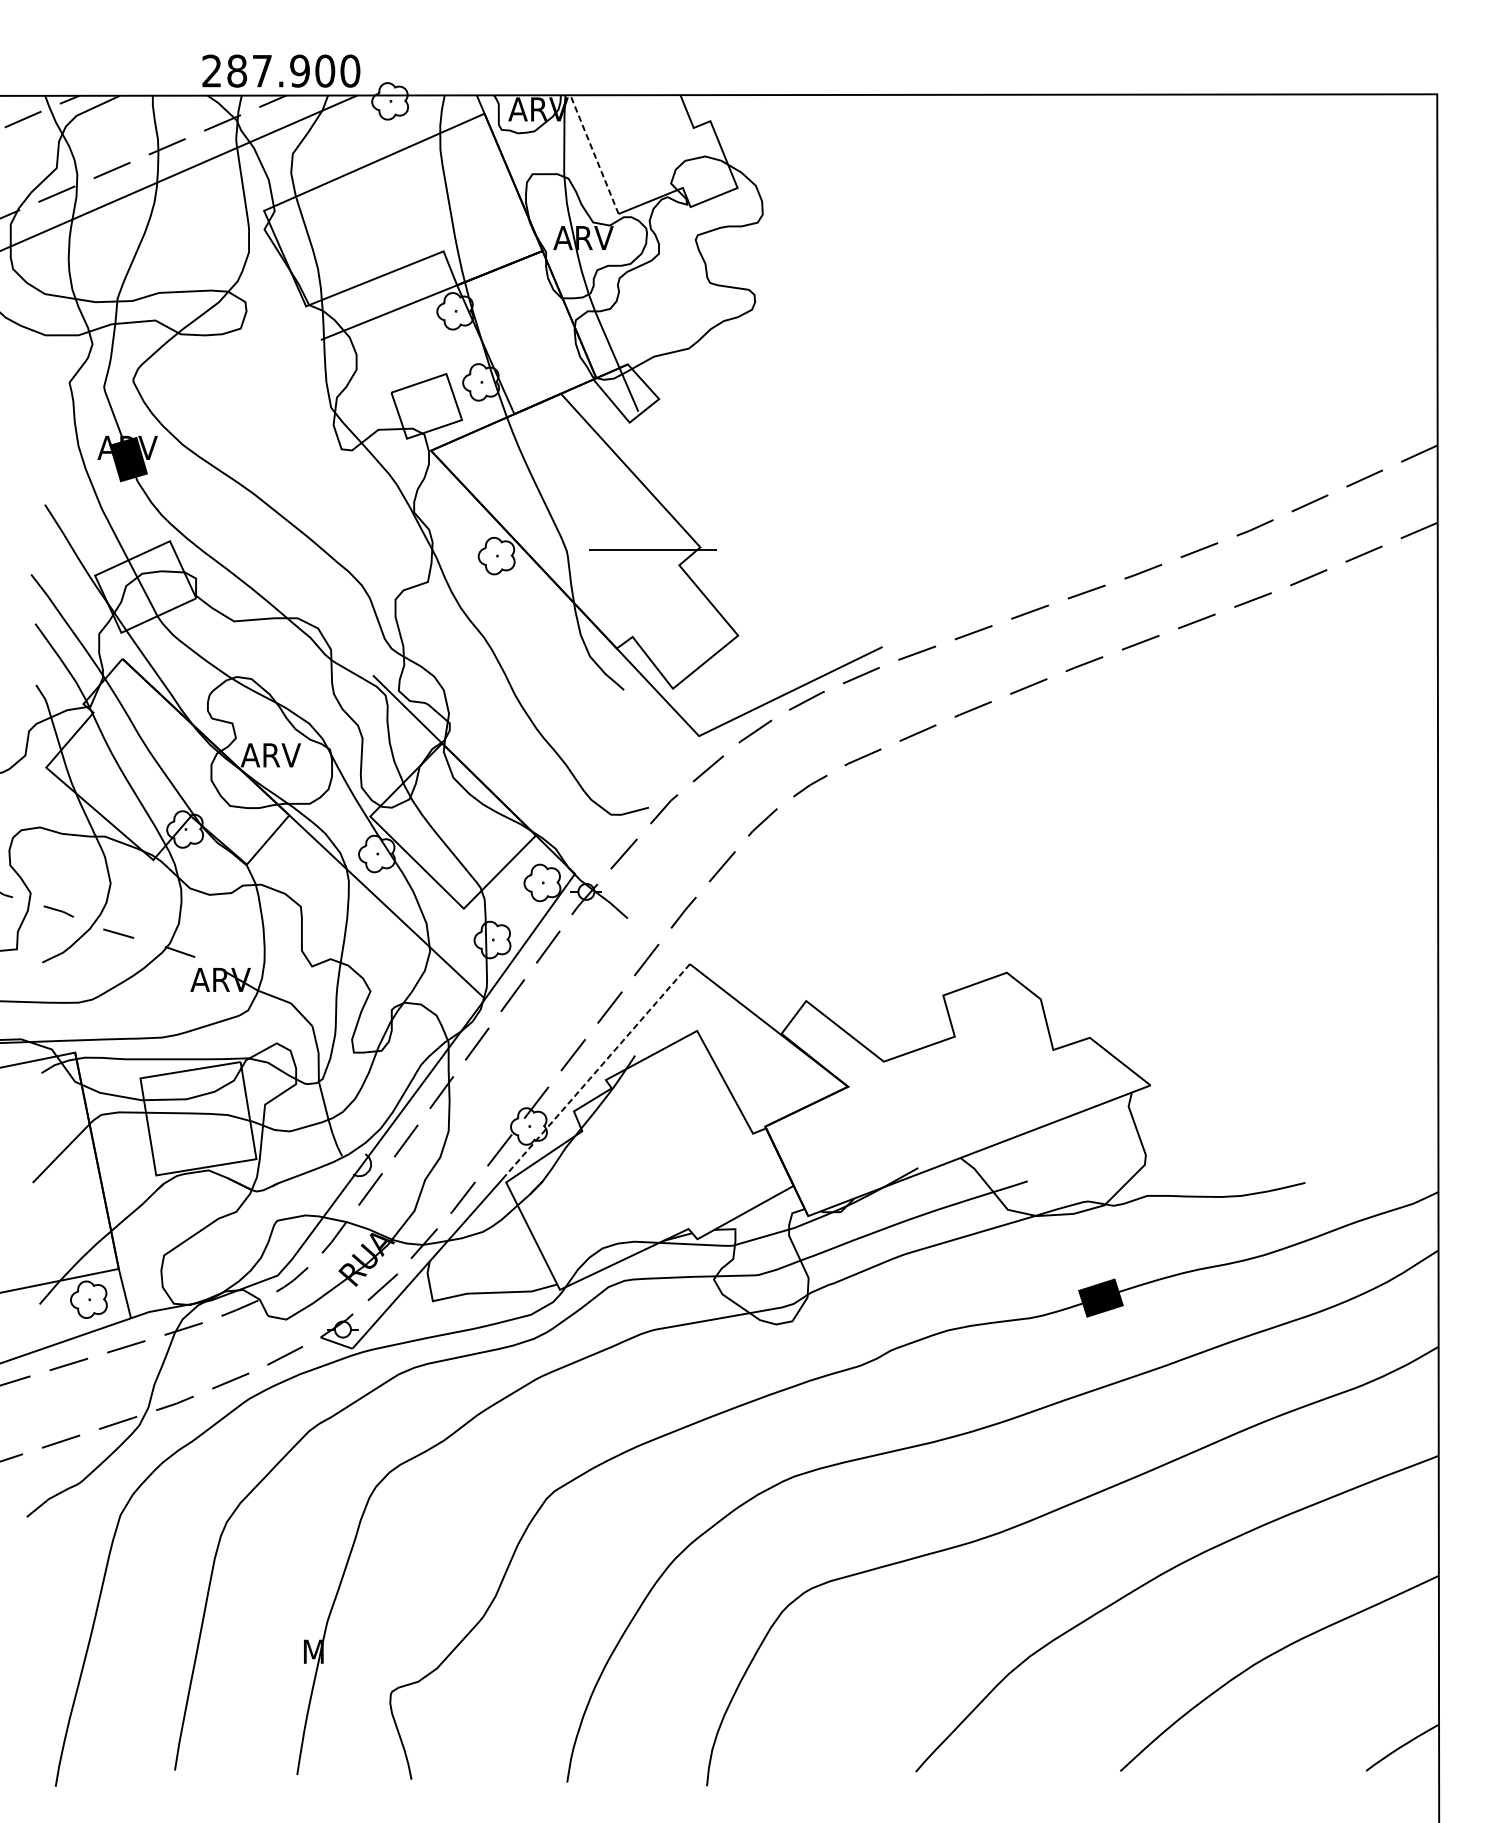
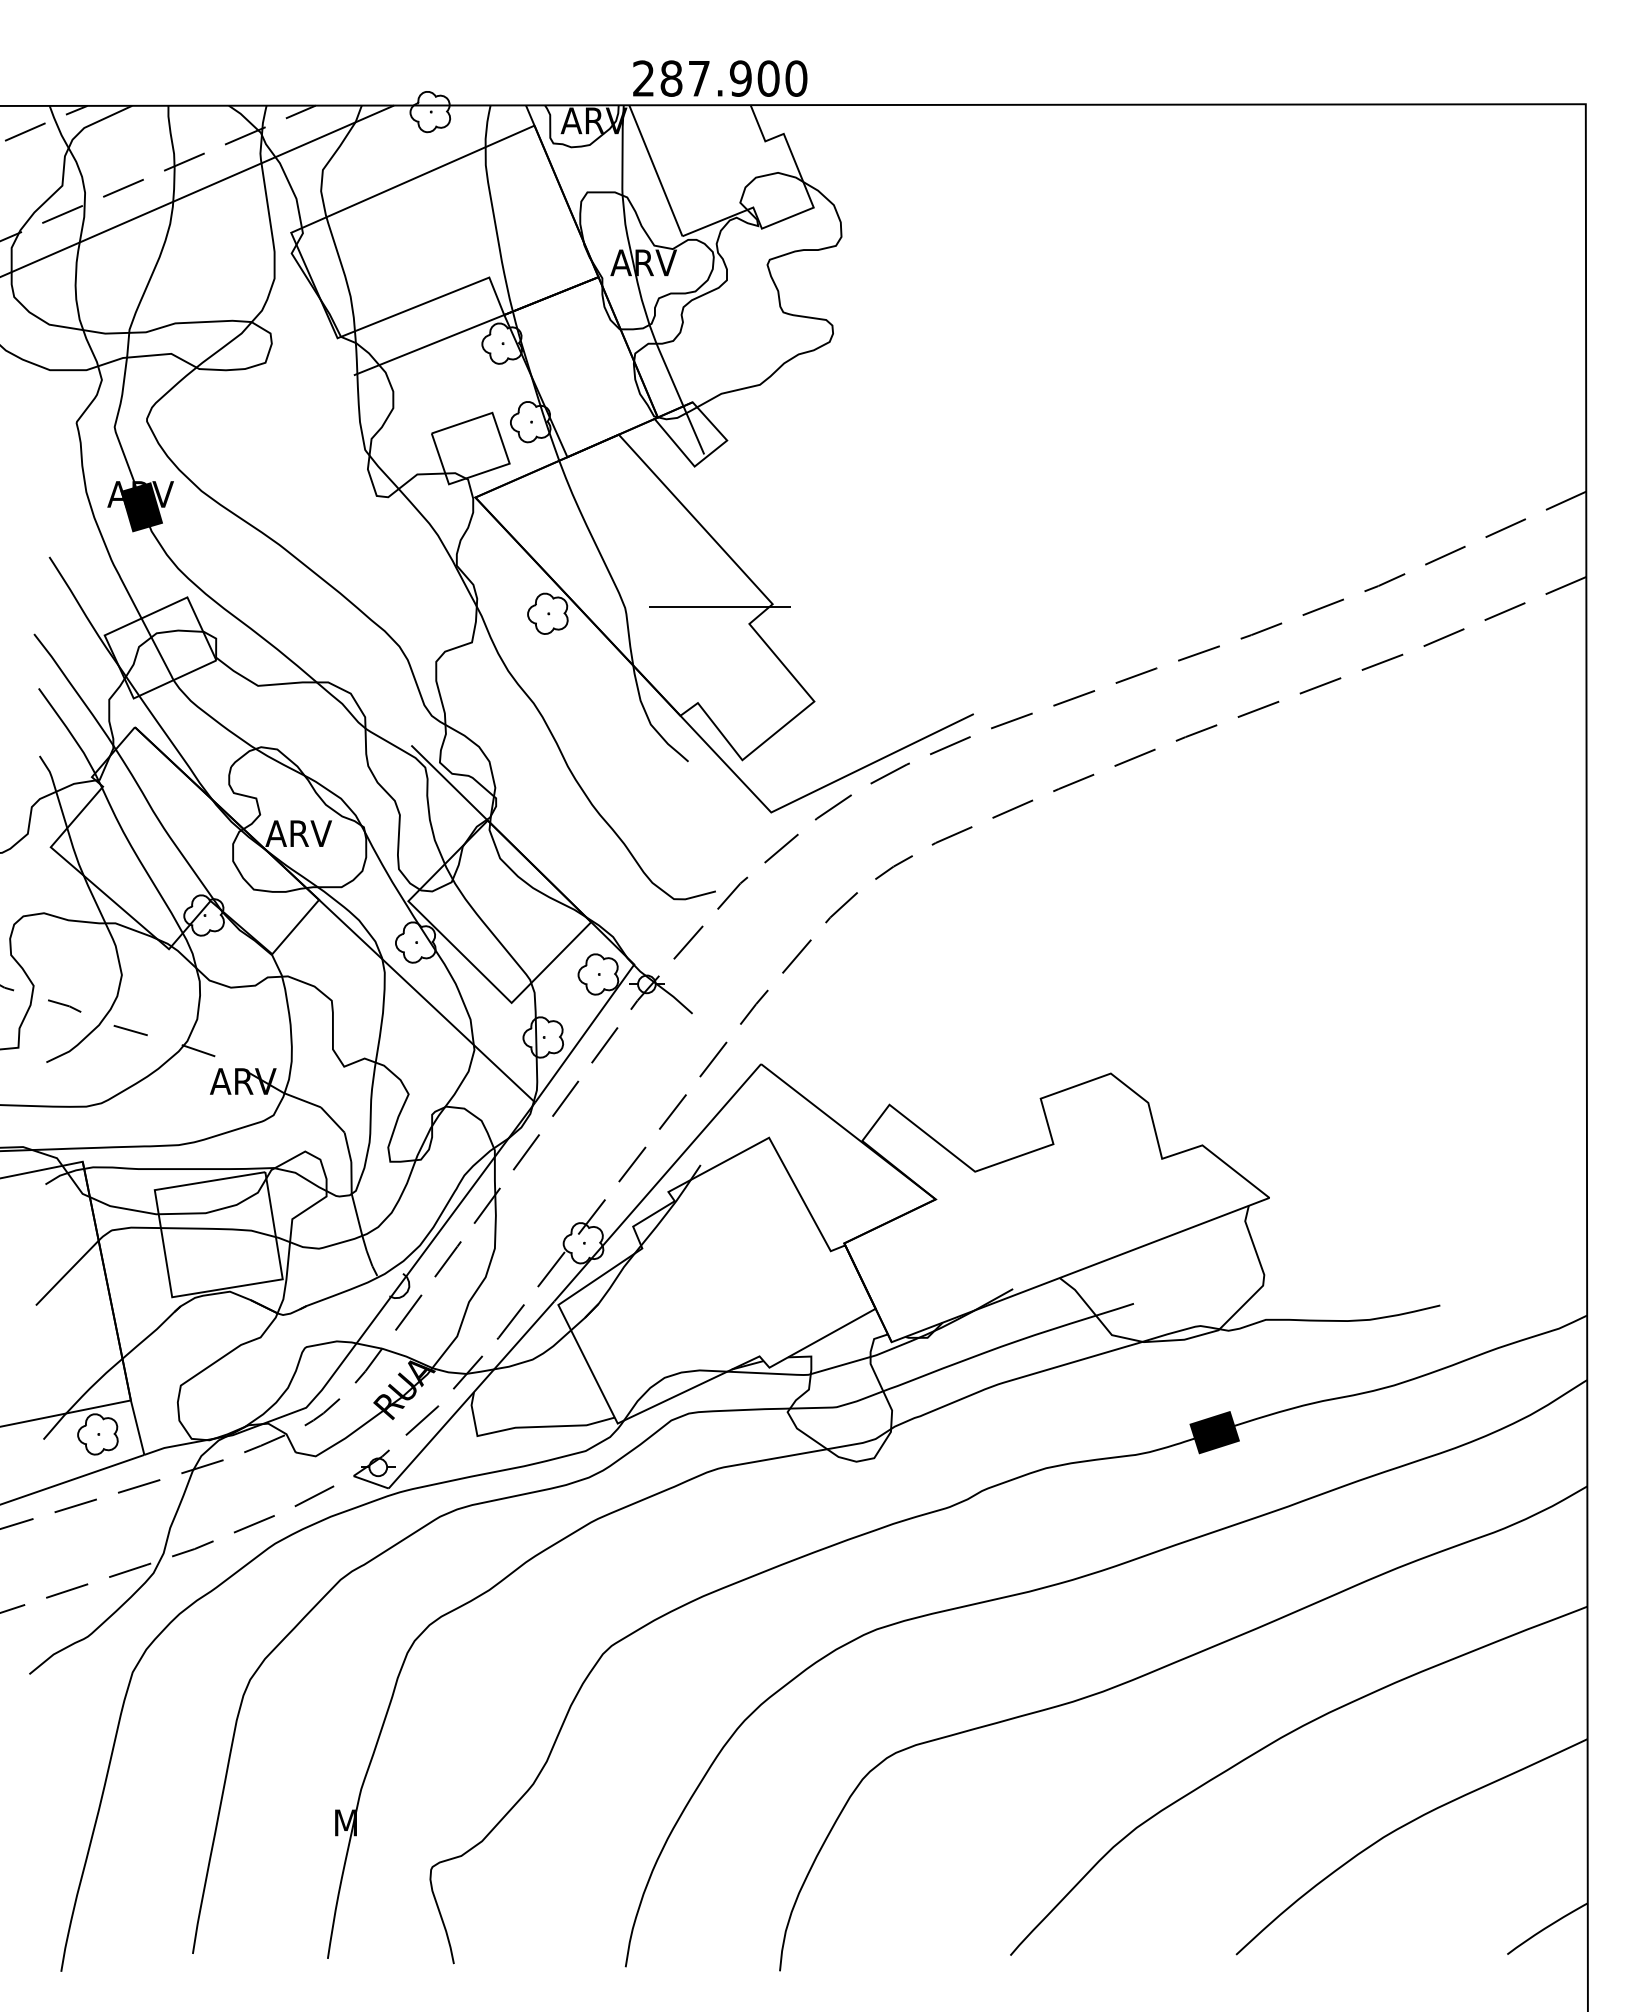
text: (281, 70) -> (720, 78), moved
line: (594, 154) -> (655, 170), dashed -> solid
line: (596, 1071) -> (658, 1182), dashed -> solid

